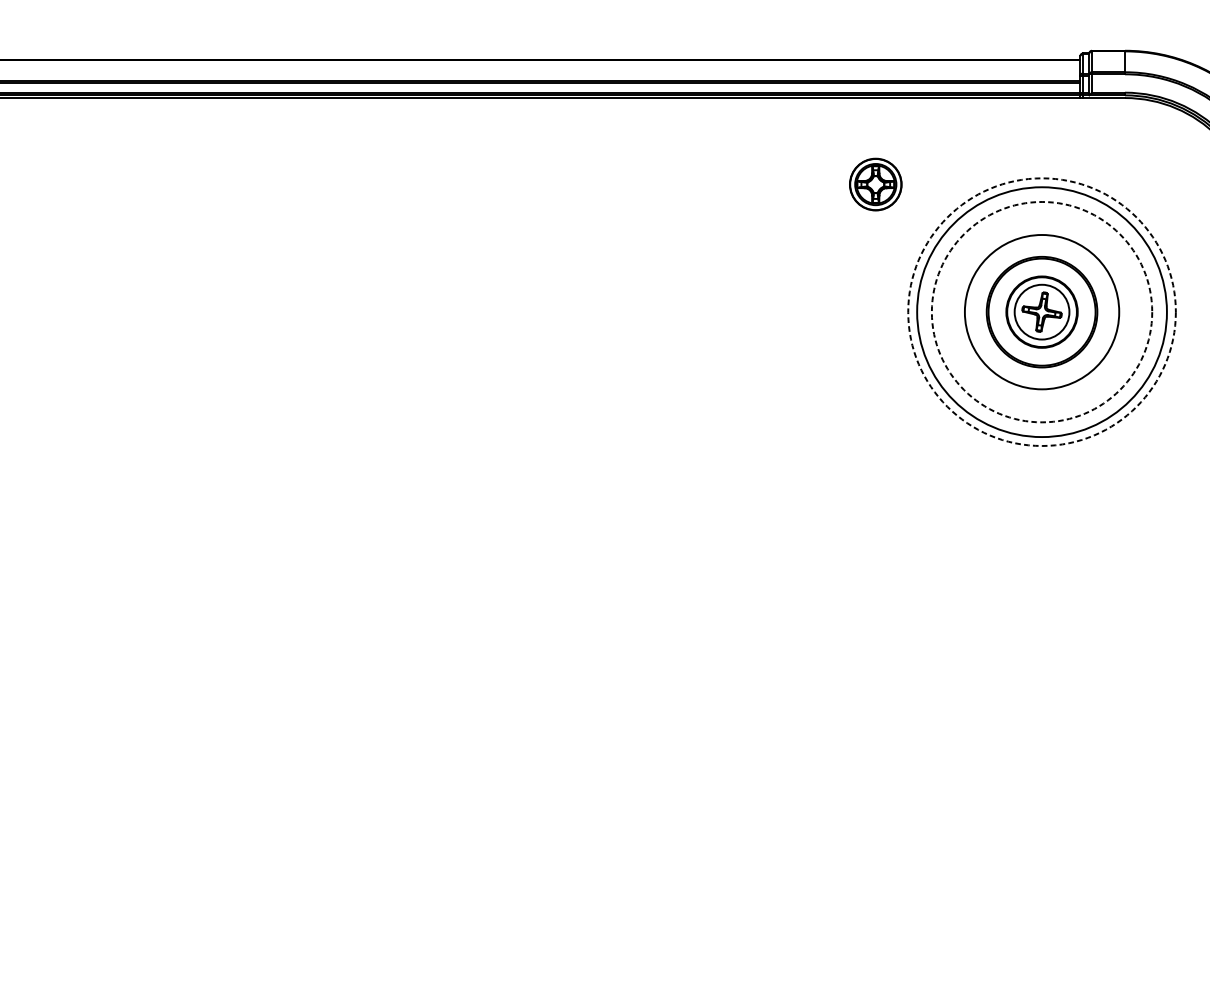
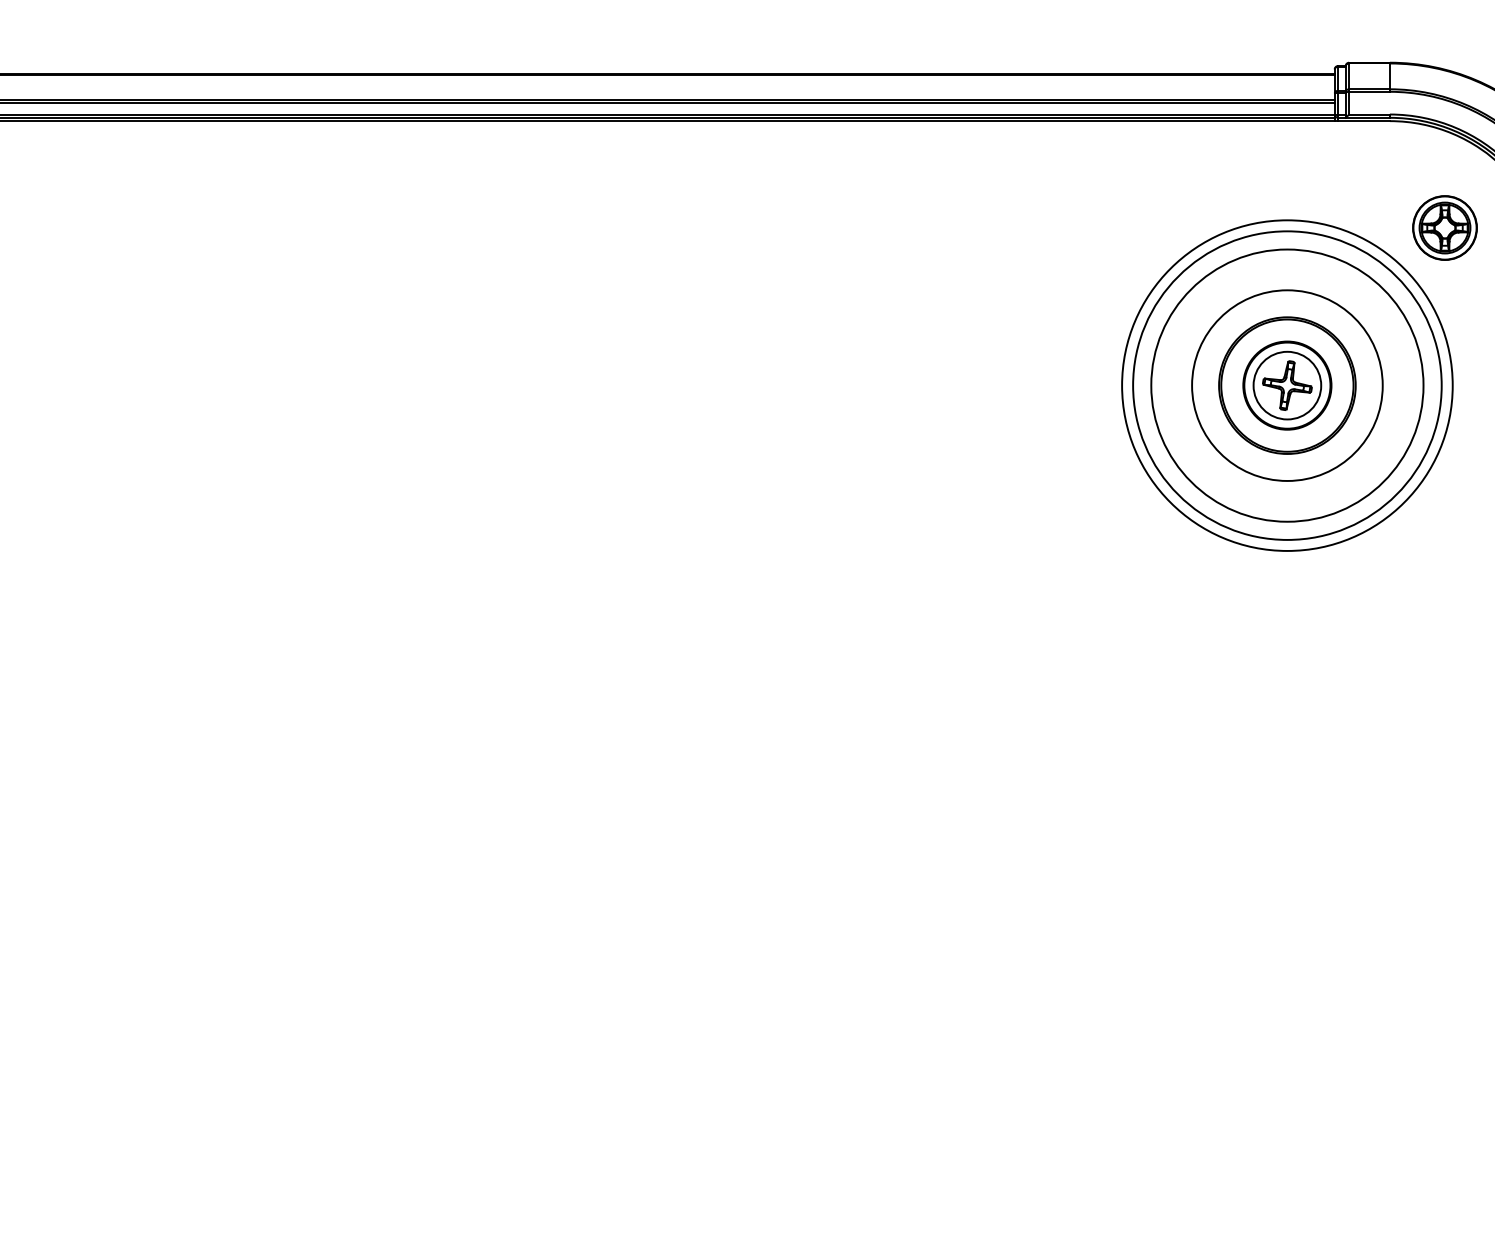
part: (875, 184) -> (1444, 227), moved
circle: (1042, 312) -> (1287, 385), dashed -> solid
circle: (1042, 312) -> (1287, 385), dashed -> solid

